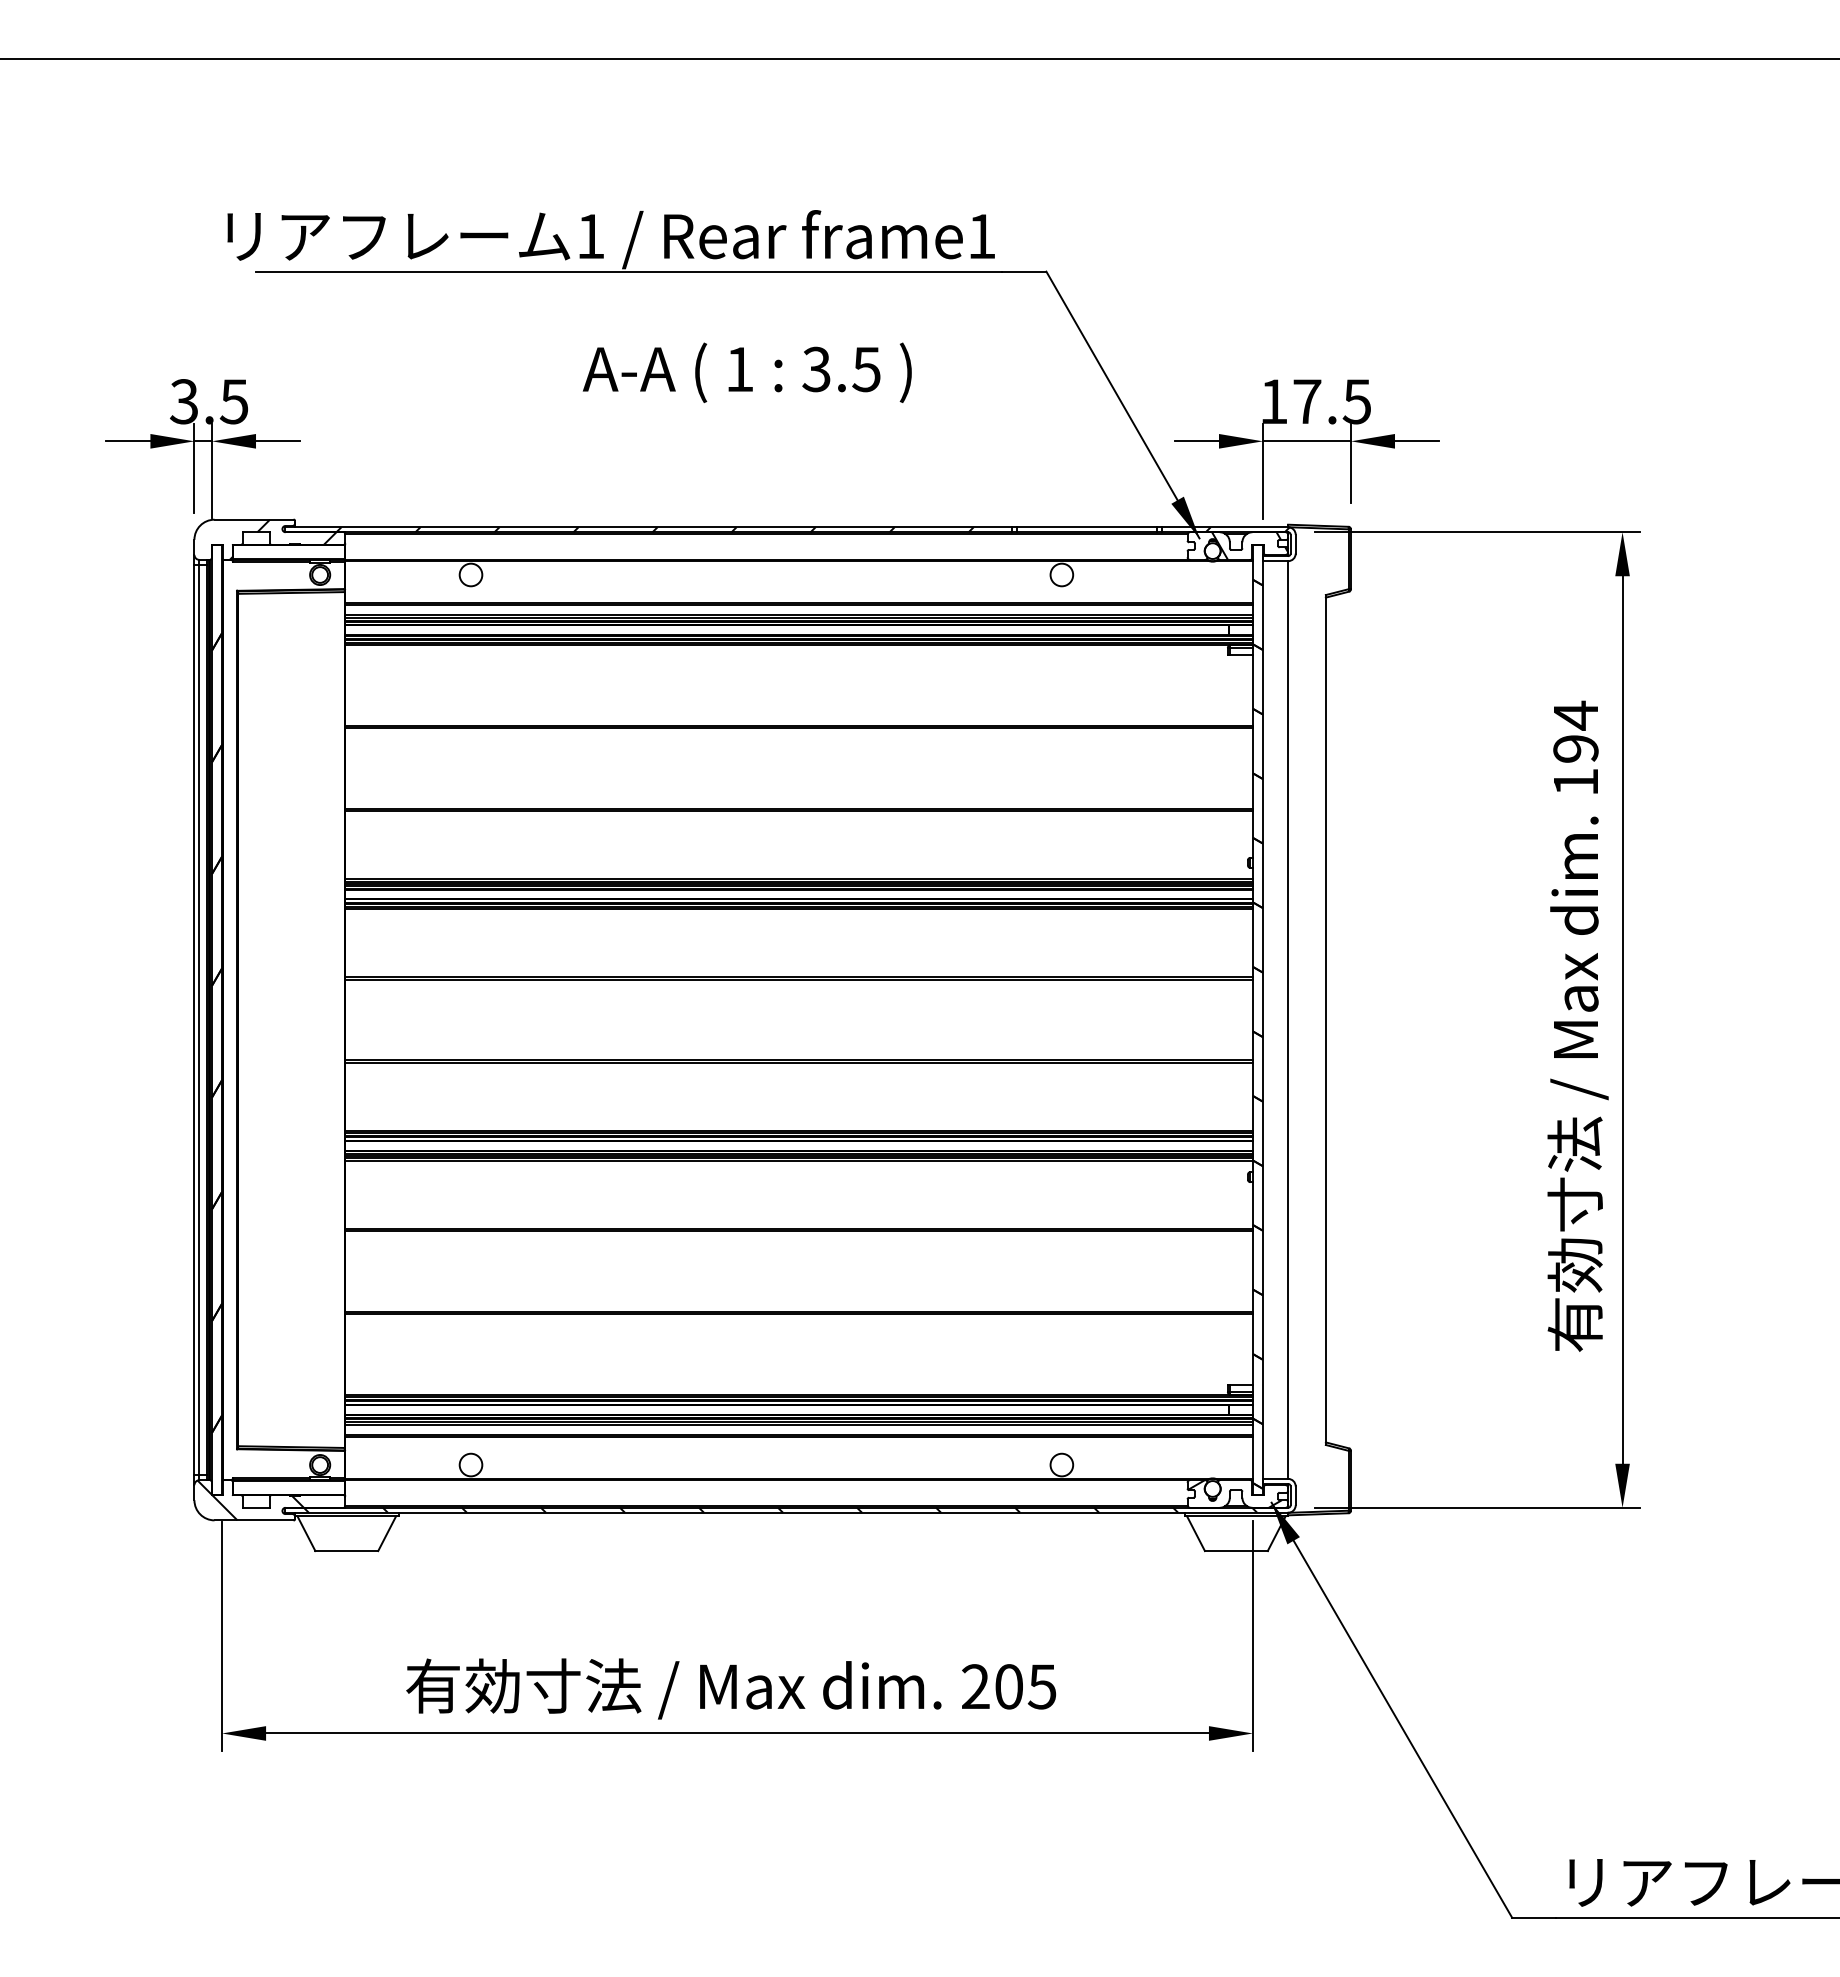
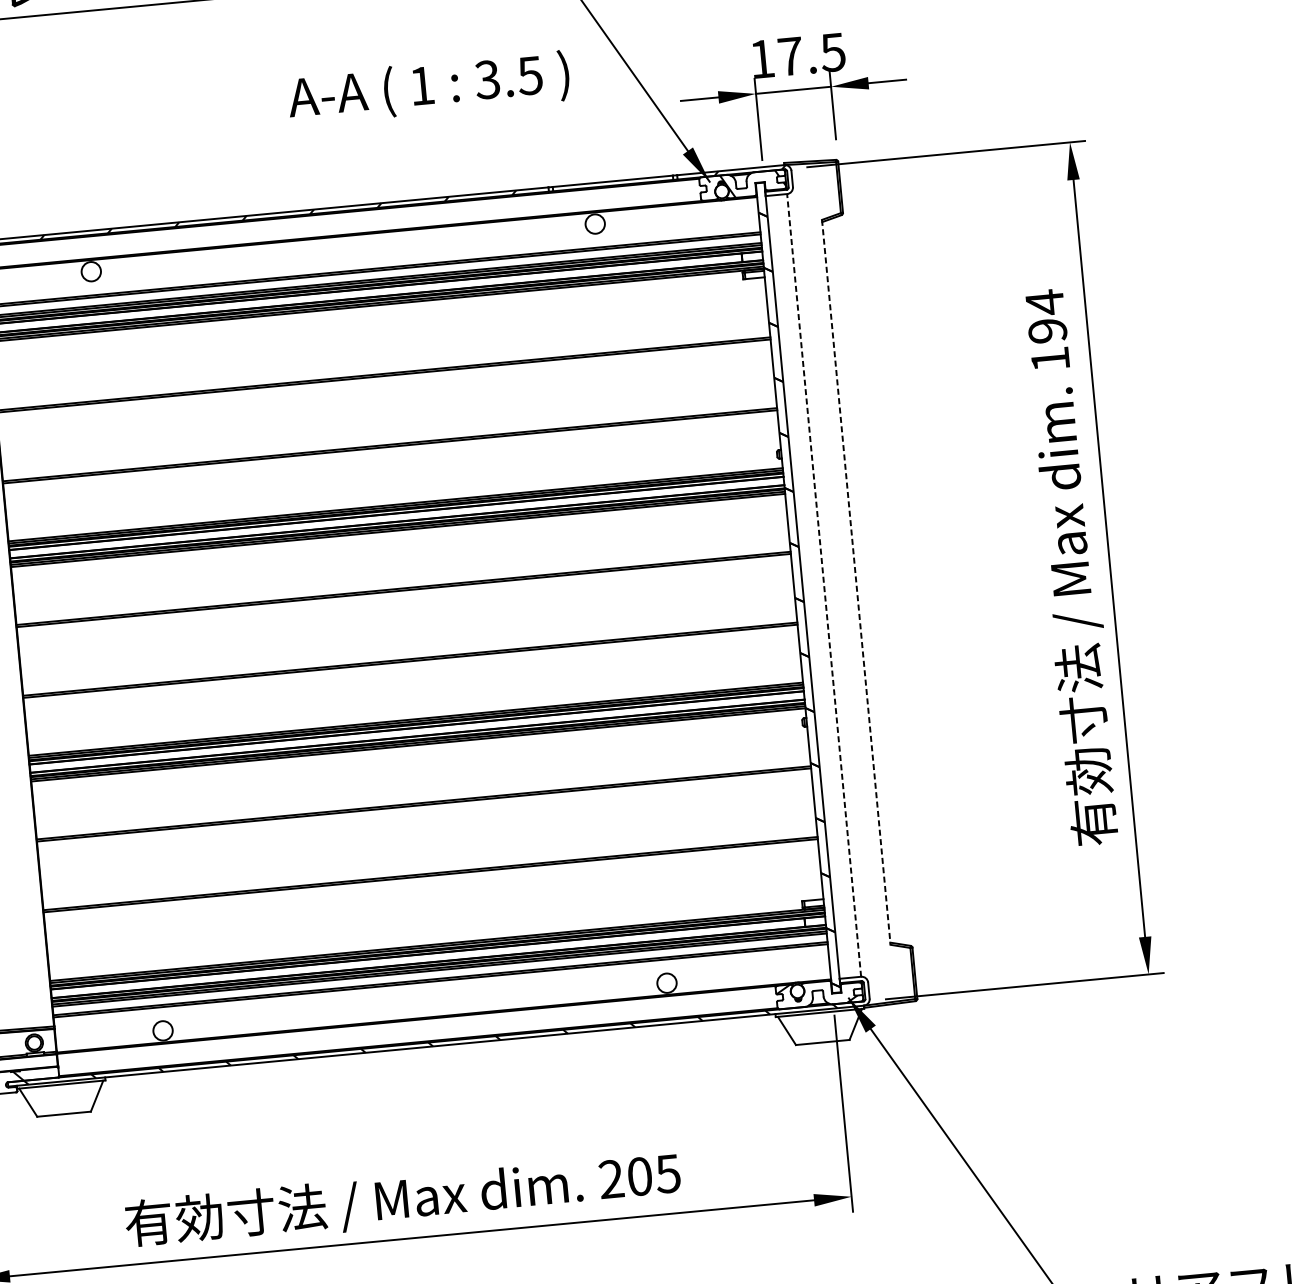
text: (746, 372) -> (428, 88), moved
line: (1288, 1020) -> (824, 585), solid -> dashed
line: (1325, 1020) -> (856, 582), solid -> dashed

